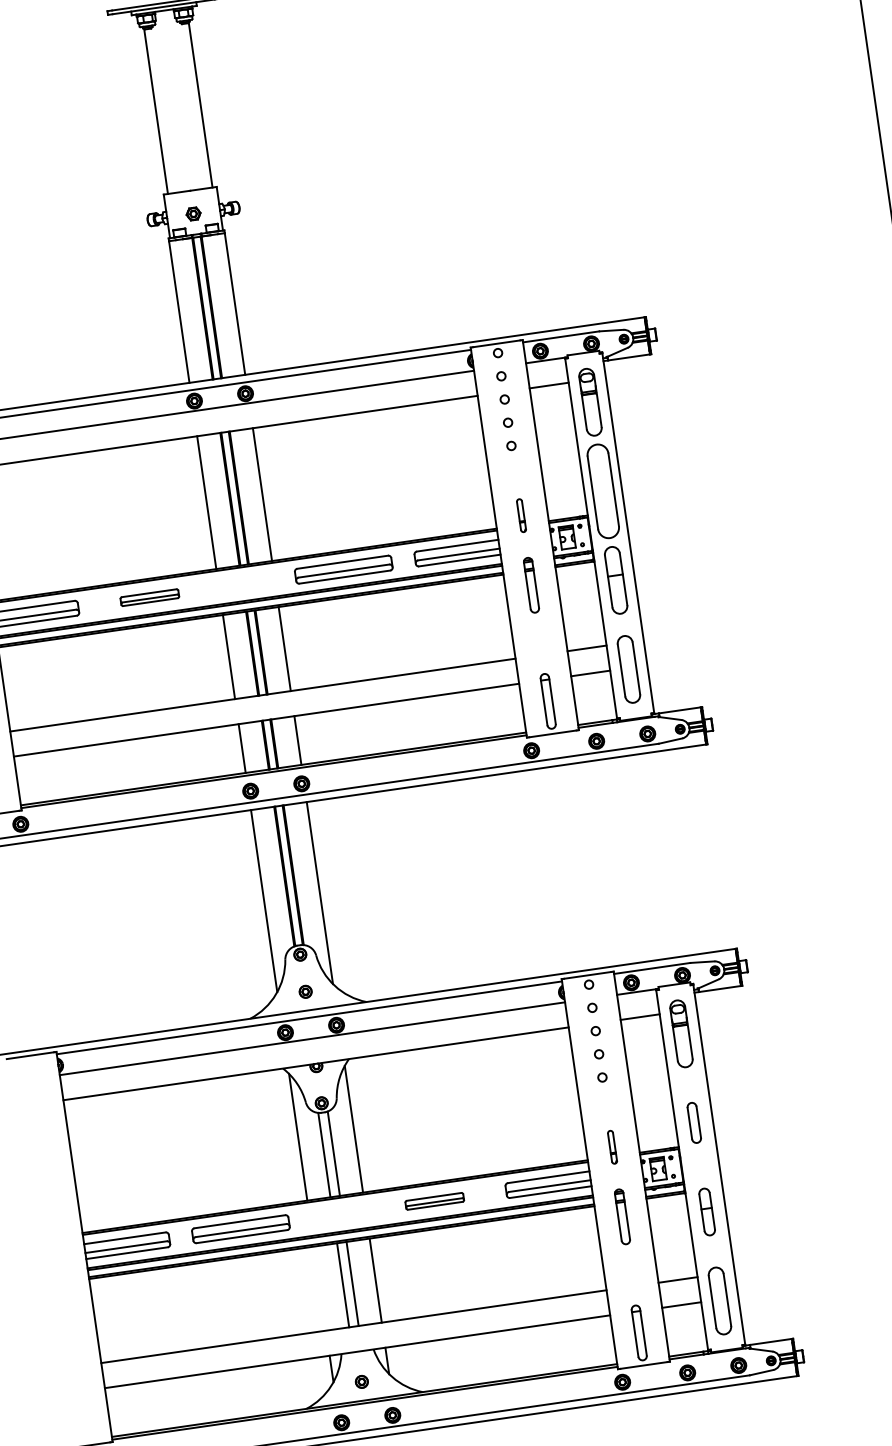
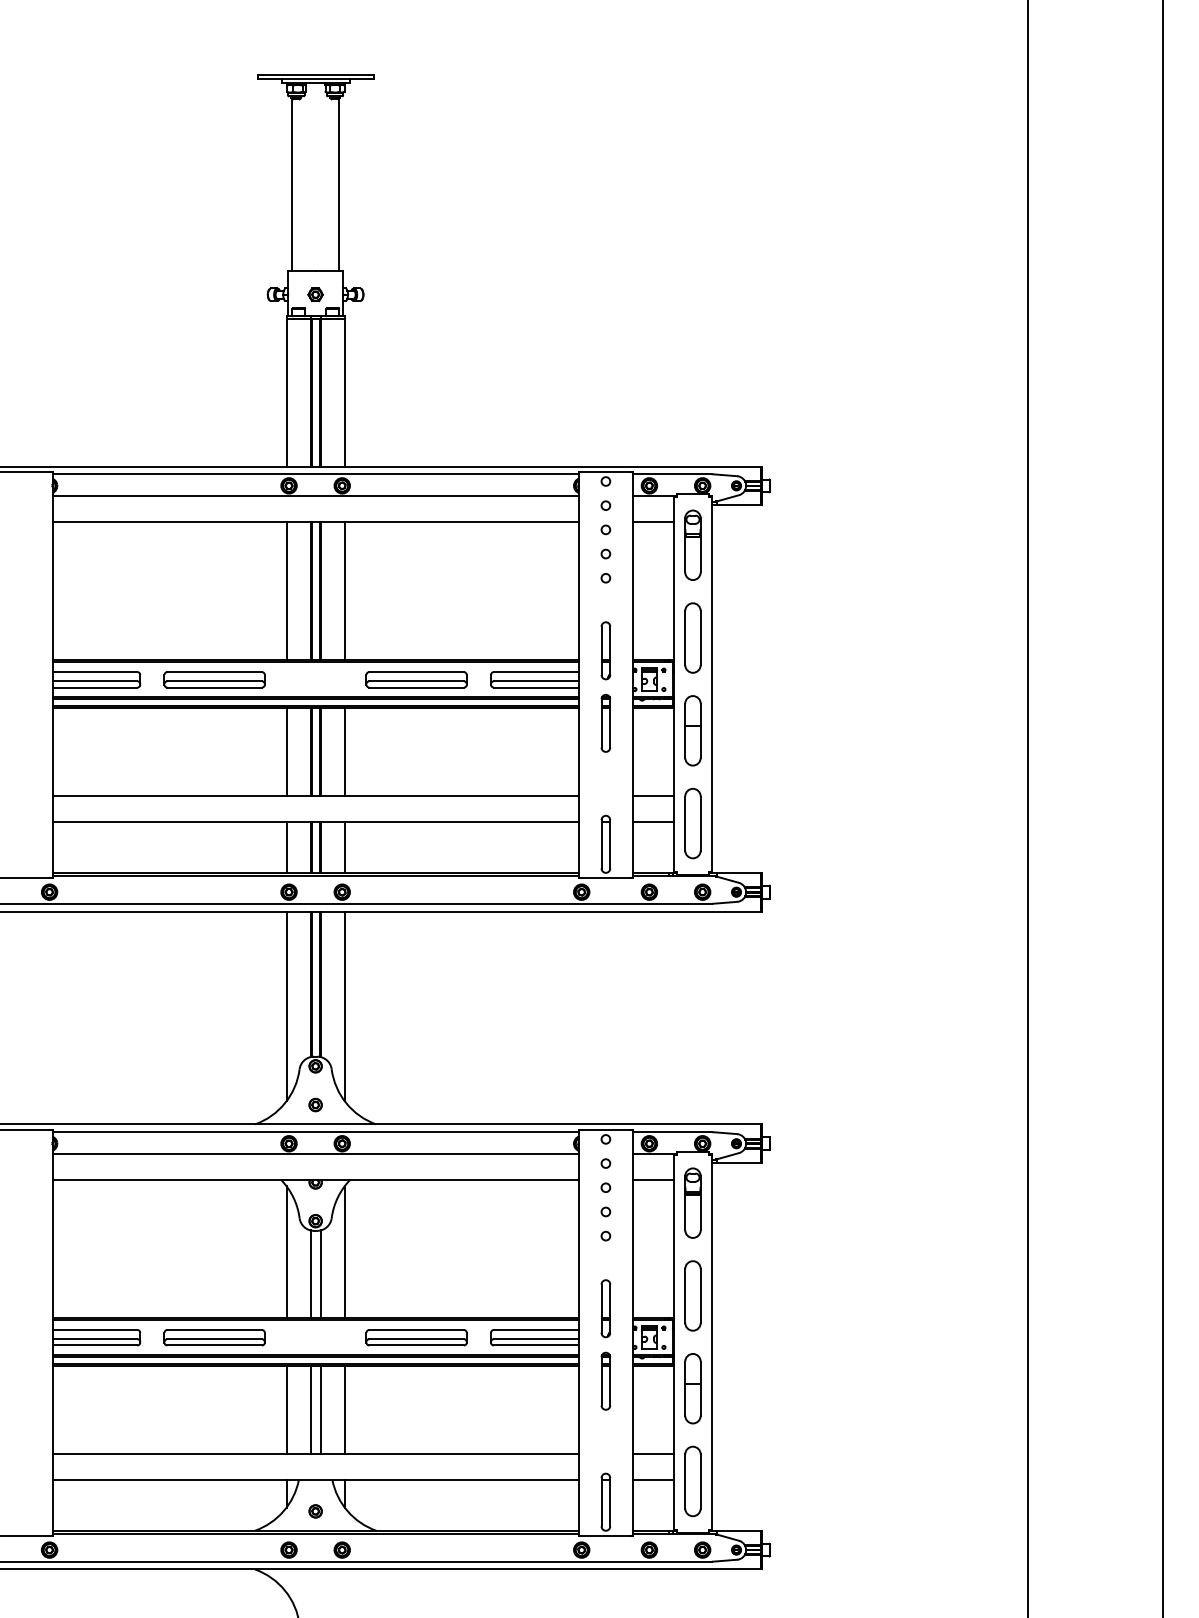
part: (602, 490) -> (692, 637), size x0.71
part: (521, 515) -> (605, 650), size x1.67
part: (149, 597) -> (214, 679), size x1.67
part: (693, 1122) -> (692, 1295), size x1.67
part: (612, 1147) -> (605, 1308), size x1.67
part: (434, 1201) -> (416, 1337), size x1.67
part: (706, 1211) -> (692, 1388), size x1.43
line: (319, 1288) -> (286, 1409), added

